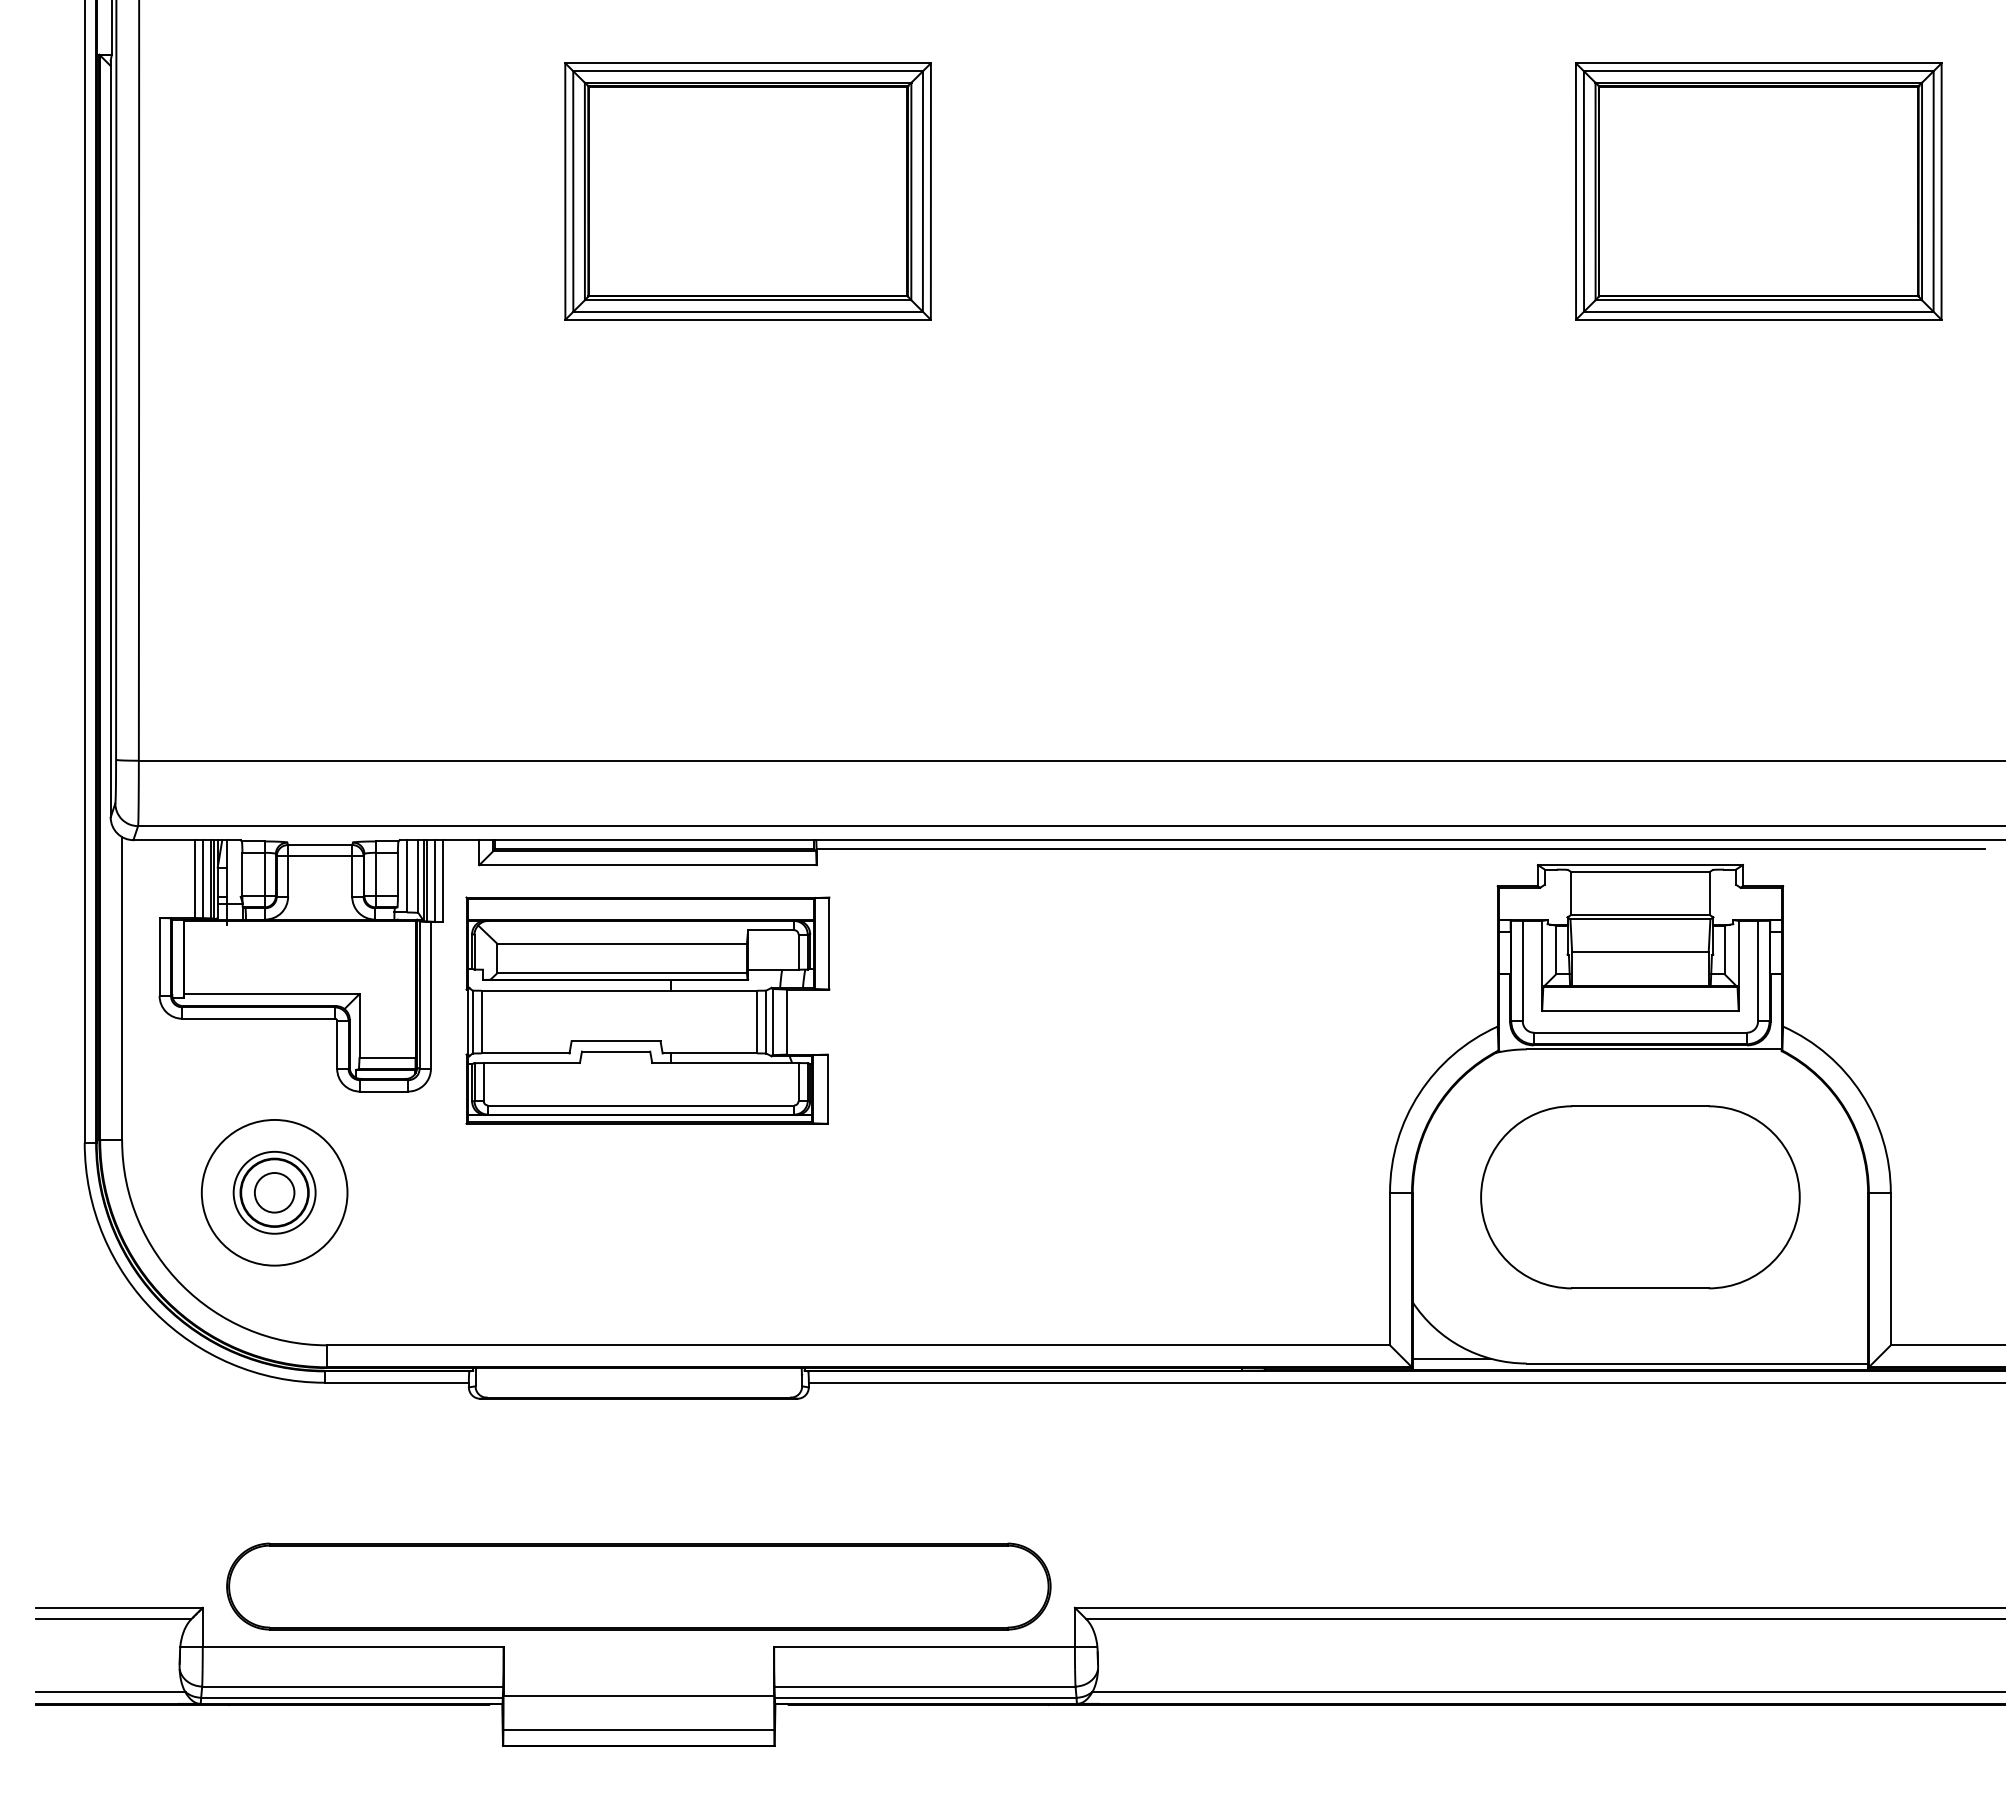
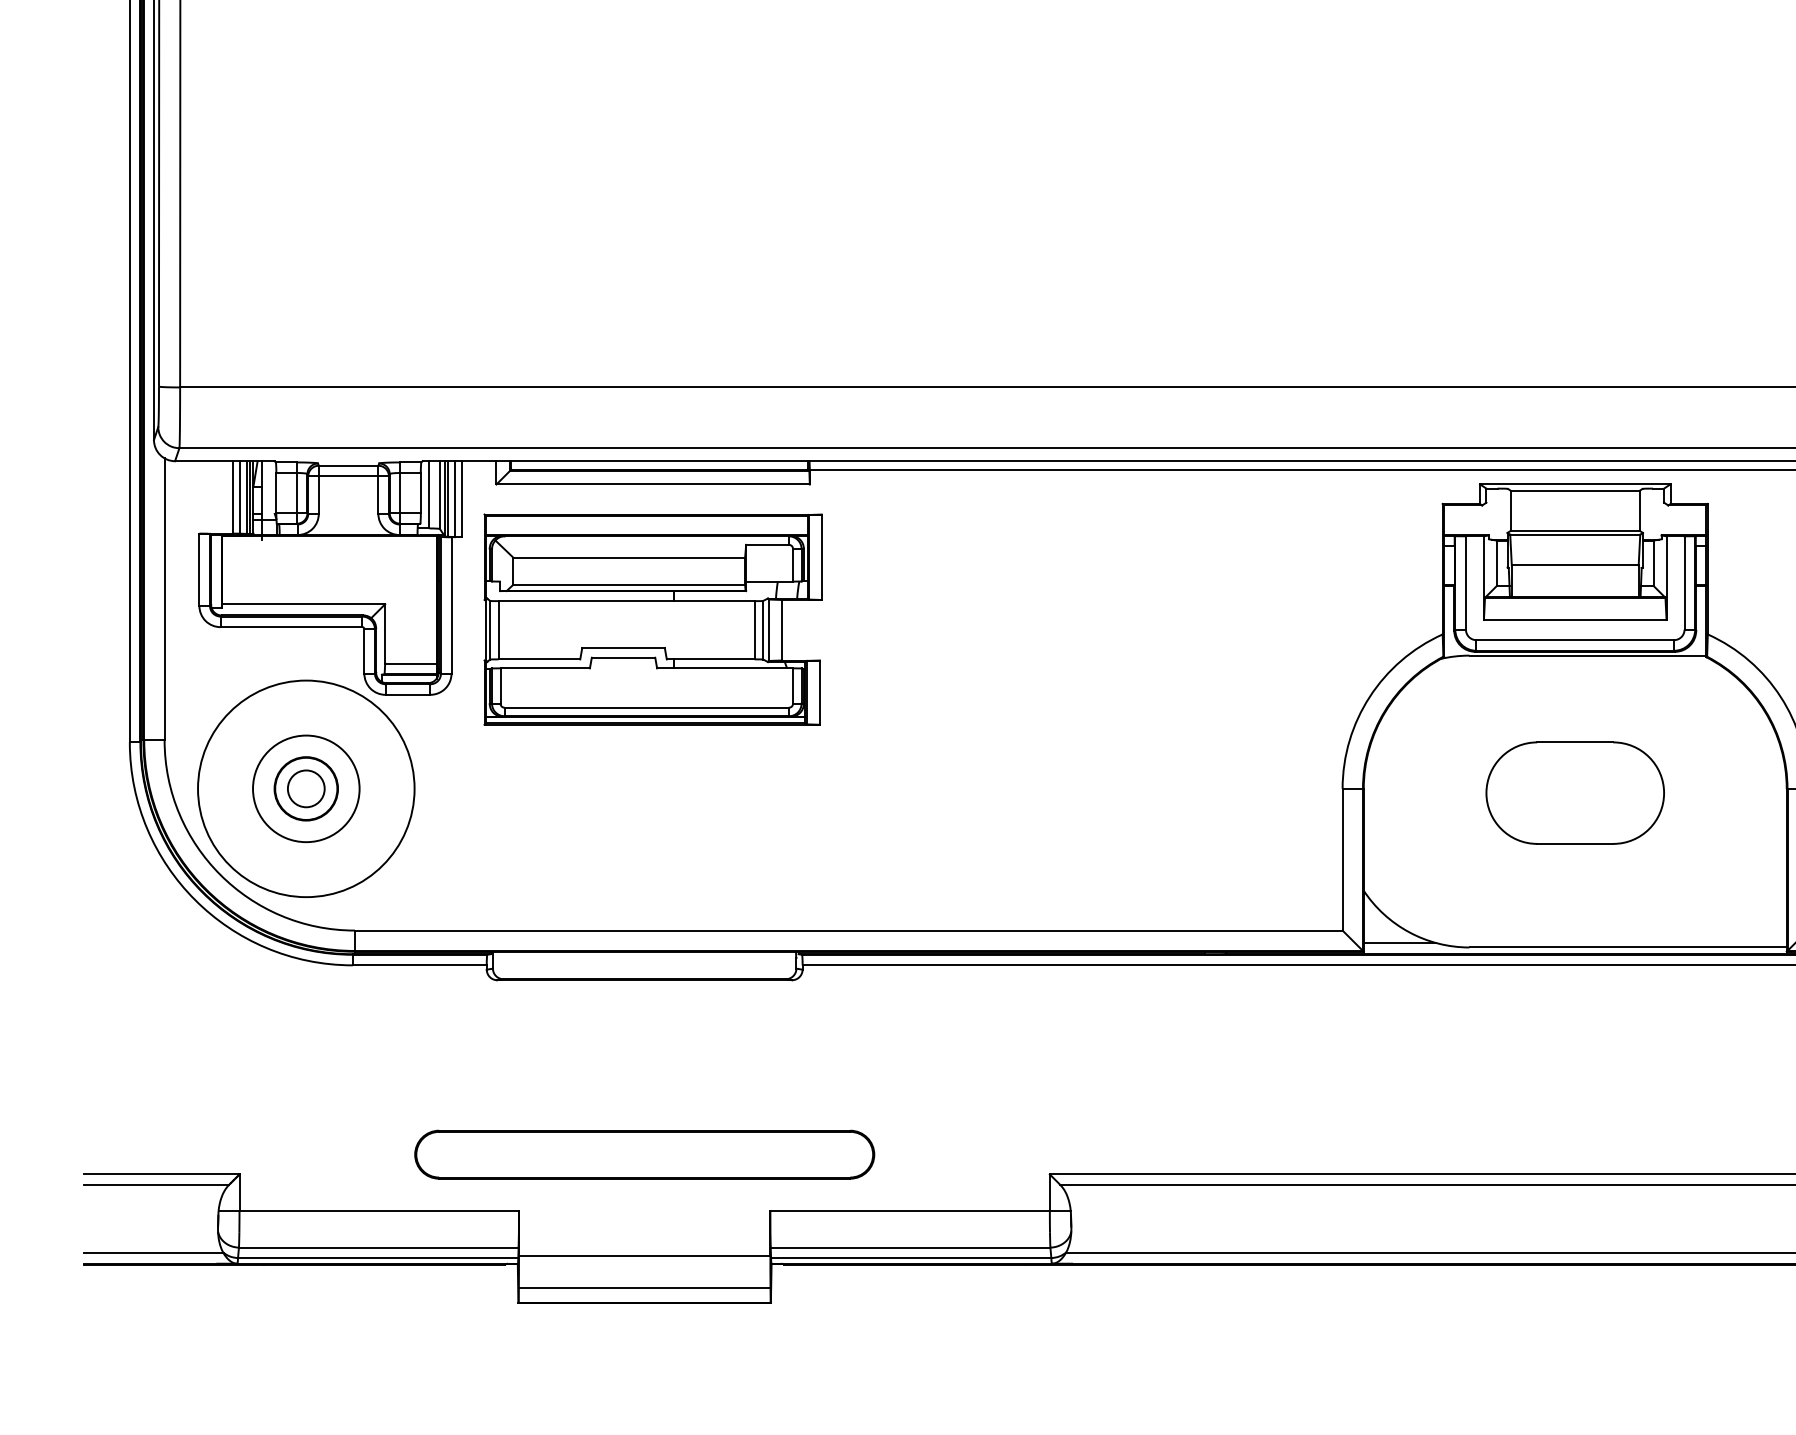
circle: (274, 1192) -> (306, 788), size x1.4
circle: (274, 1192) -> (306, 788), size x1.6
part: (1640, 1197) -> (1575, 793), size x0.6
part: (638, 1586) -> (644, 1154), size x0.6

